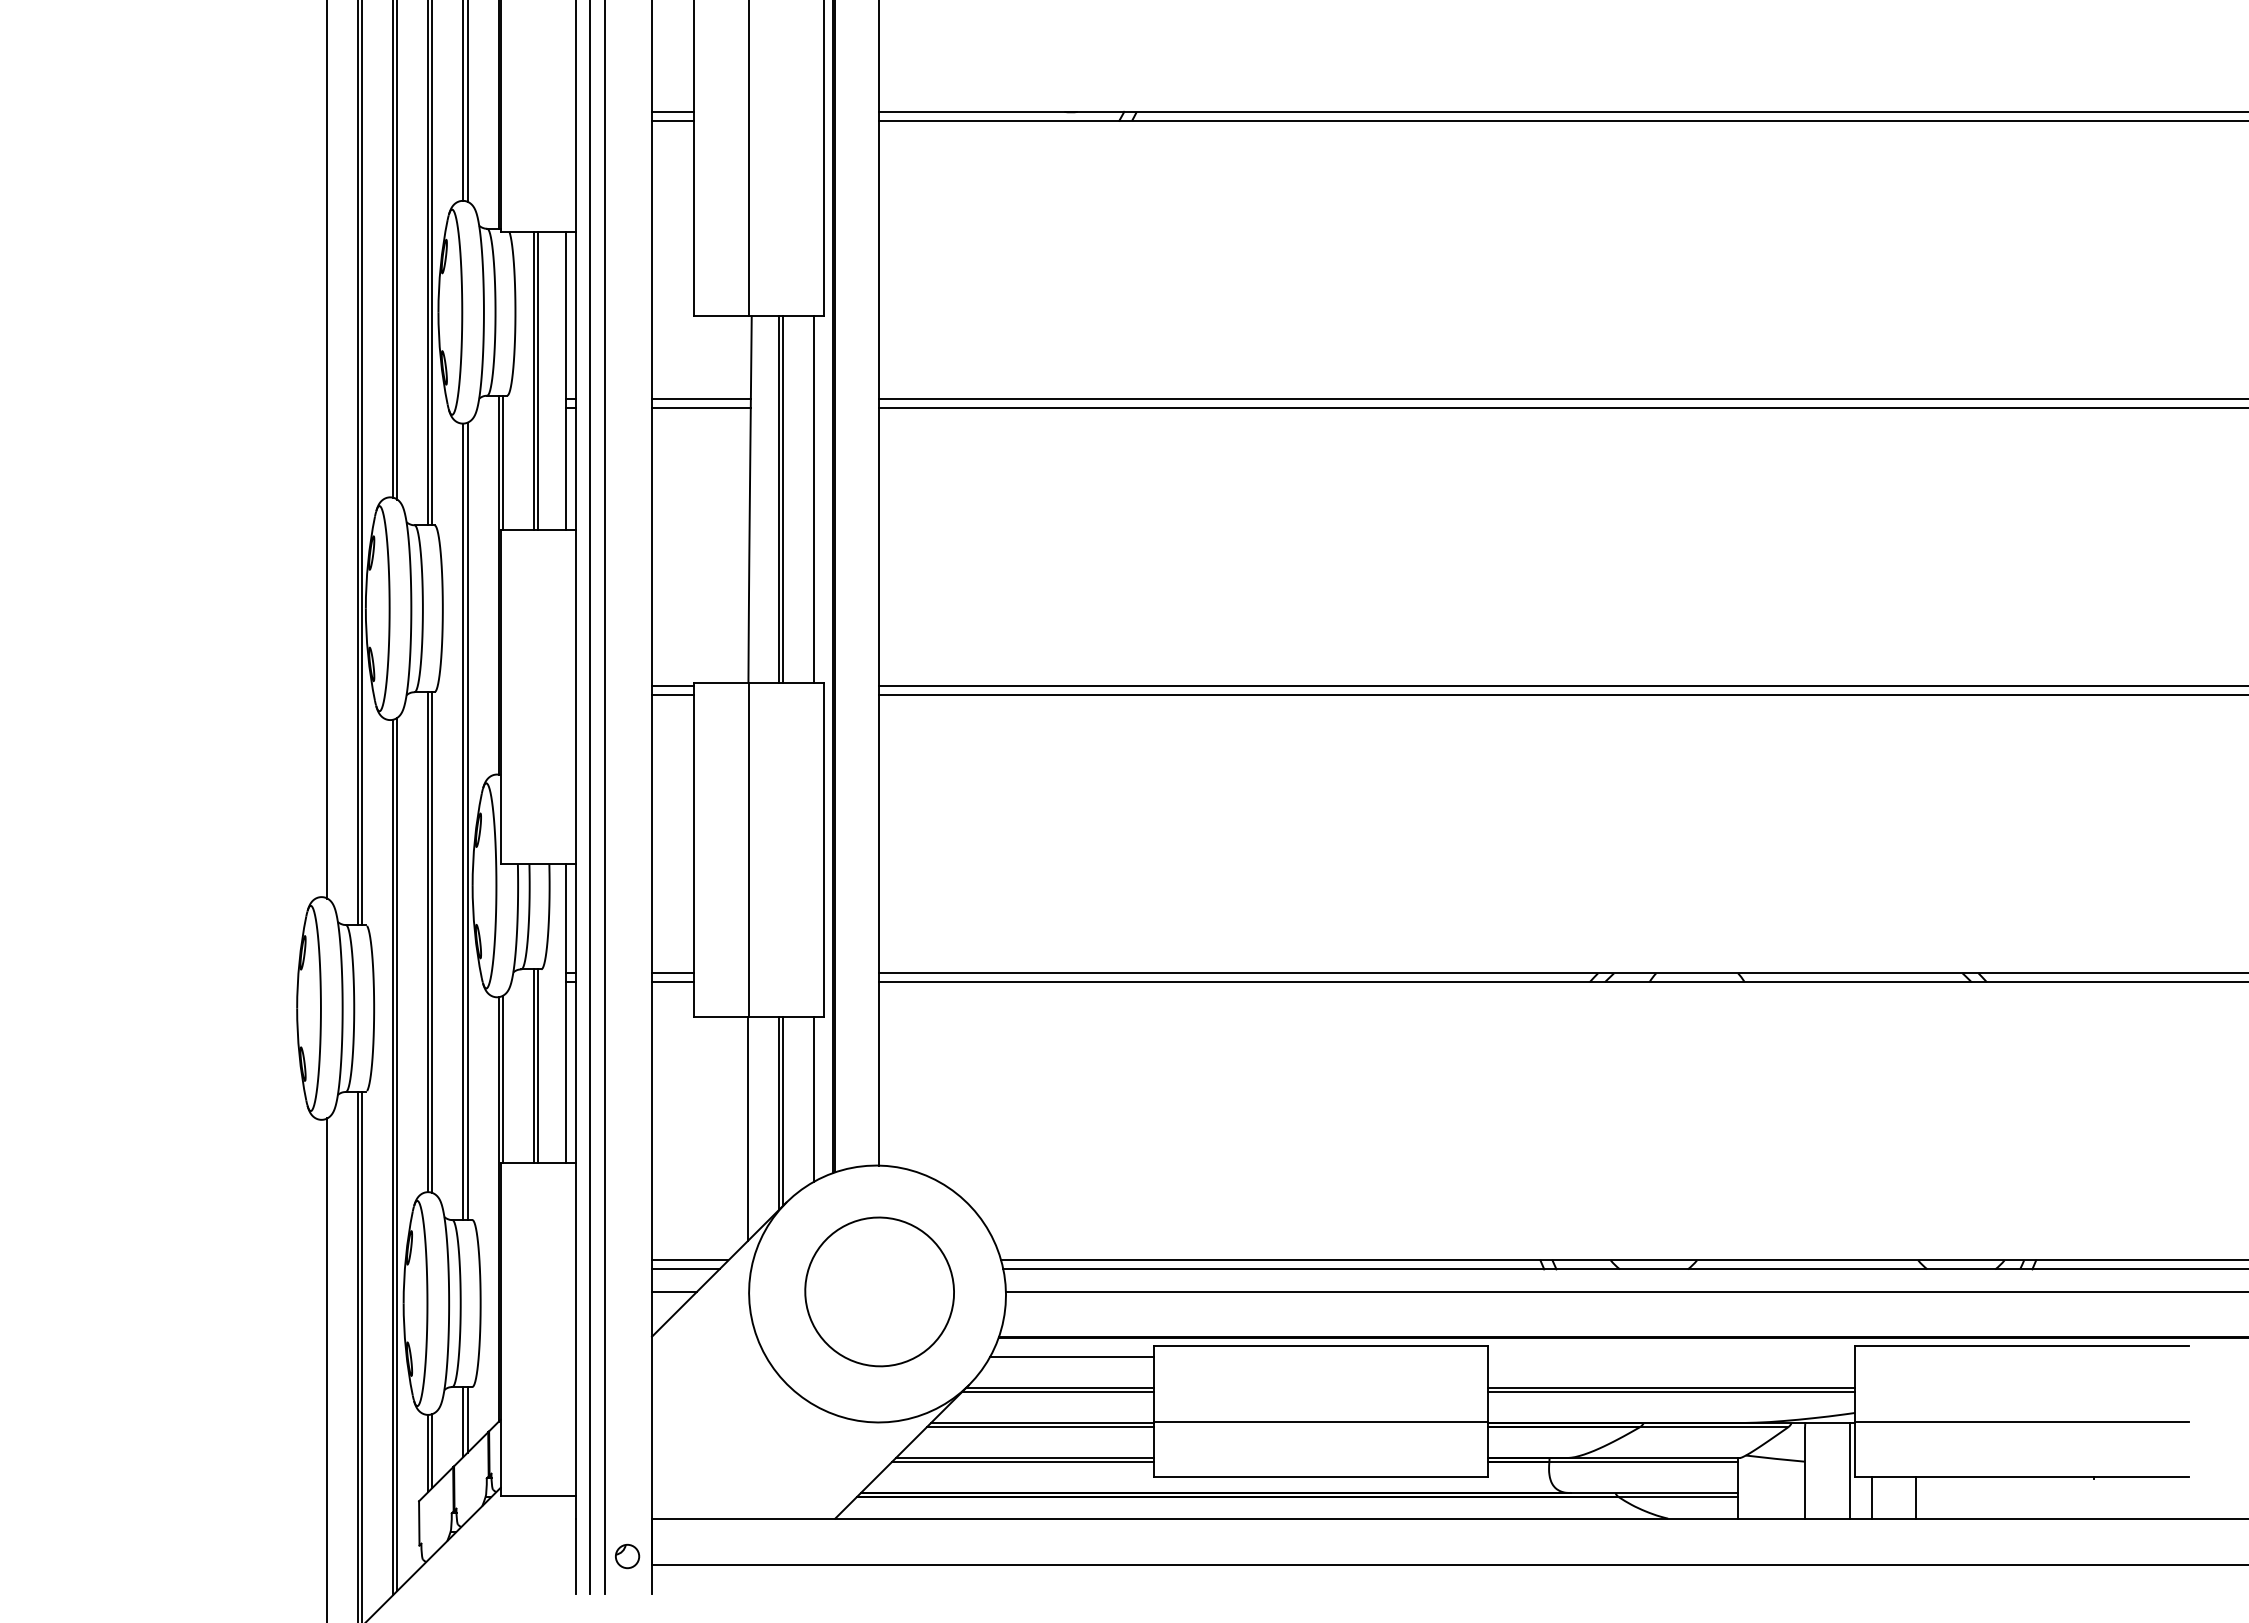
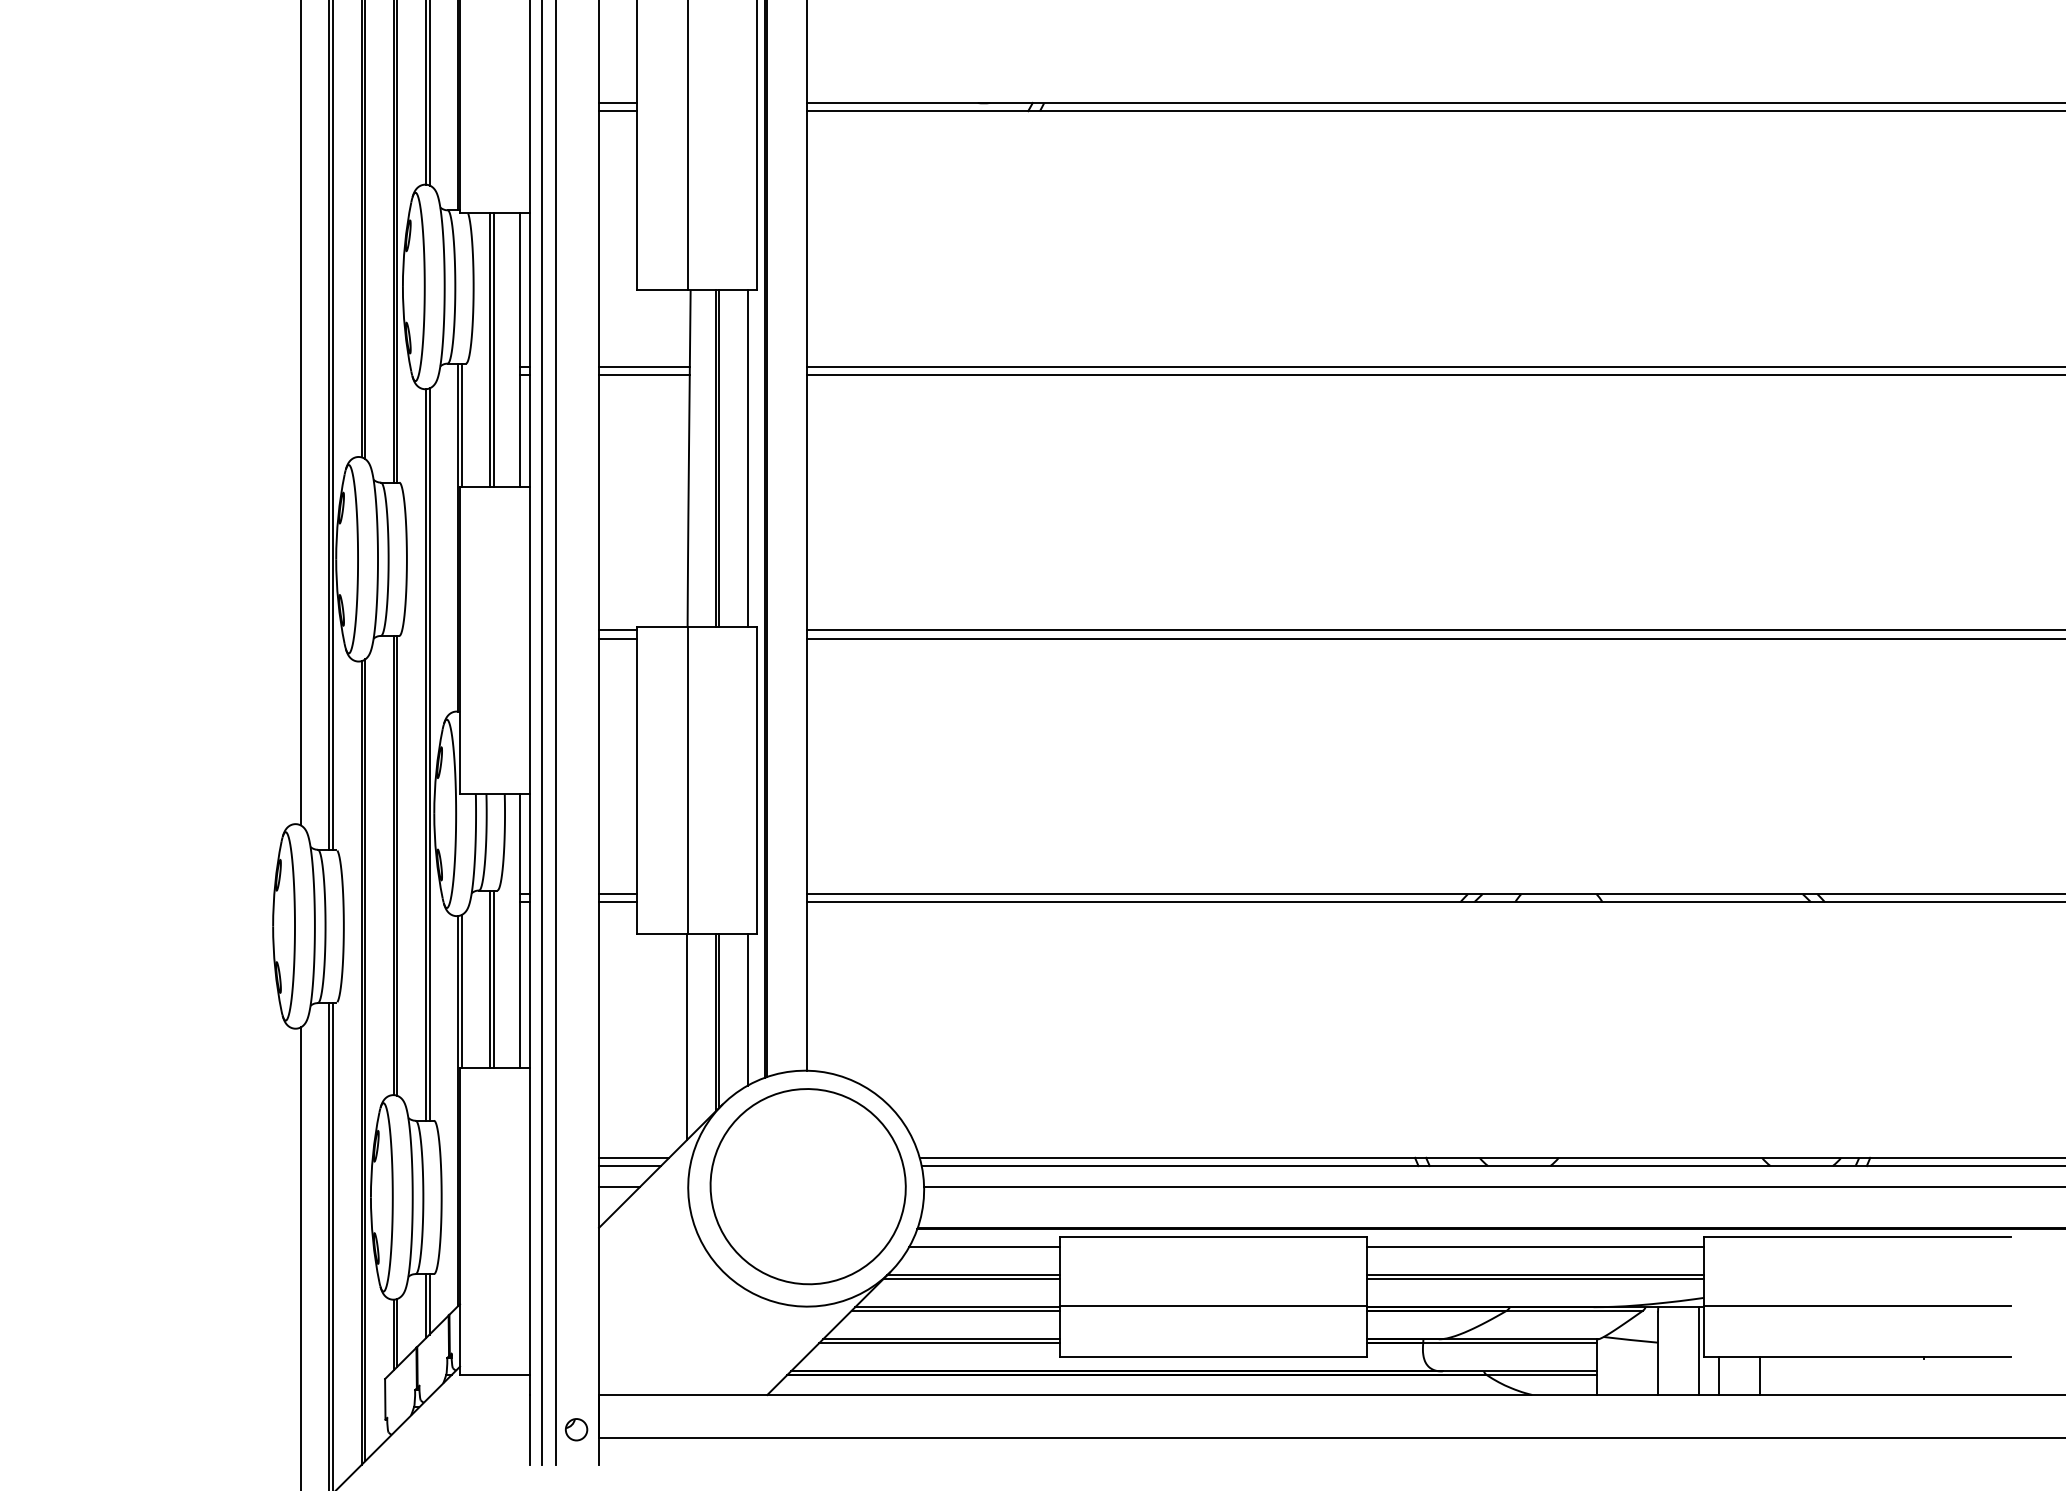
part: (878, 1291) -> (807, 1186), size x1.43
line: (1671, 1356) -> (1535, 1246), added

